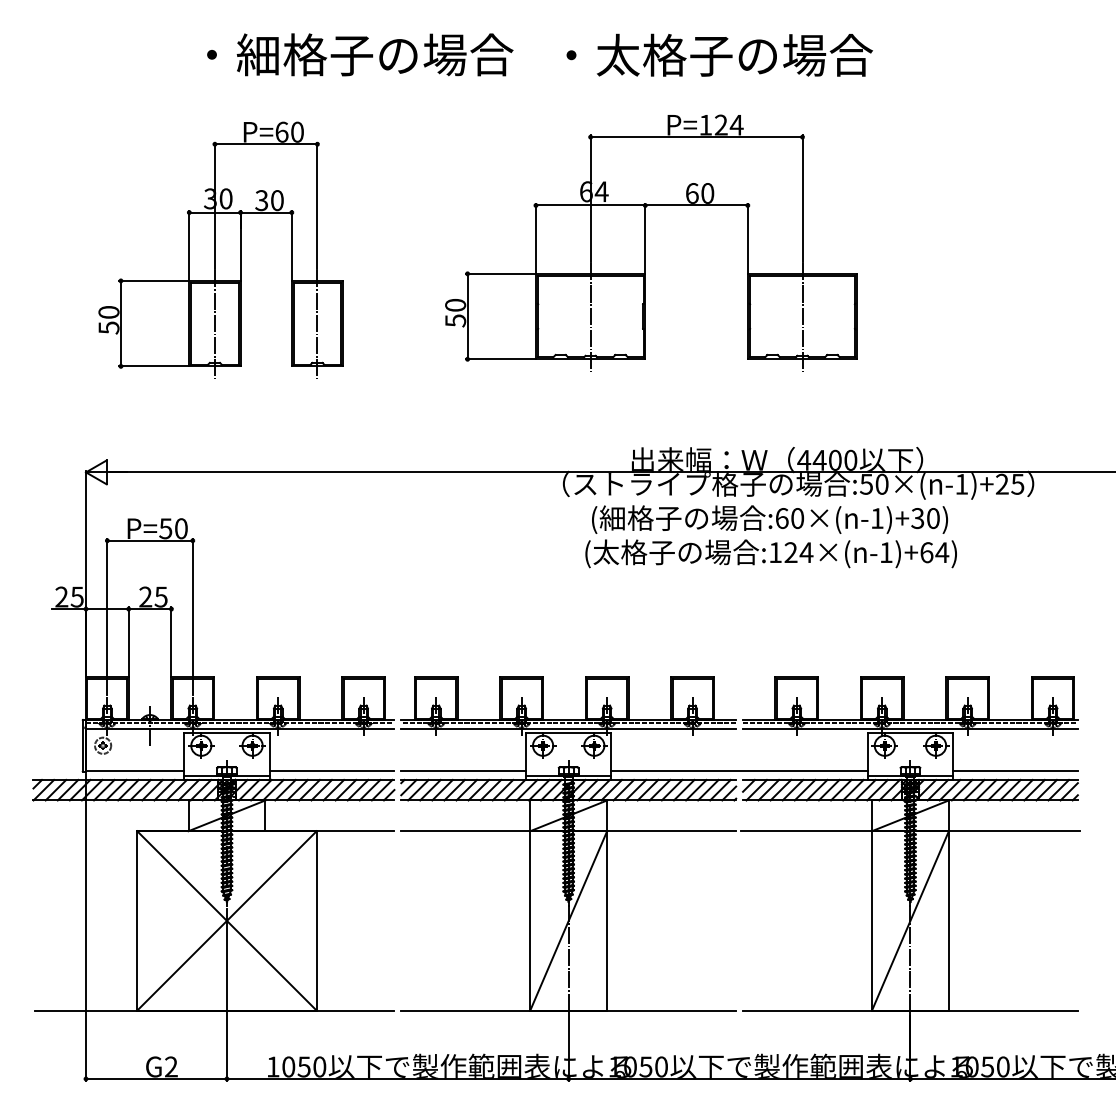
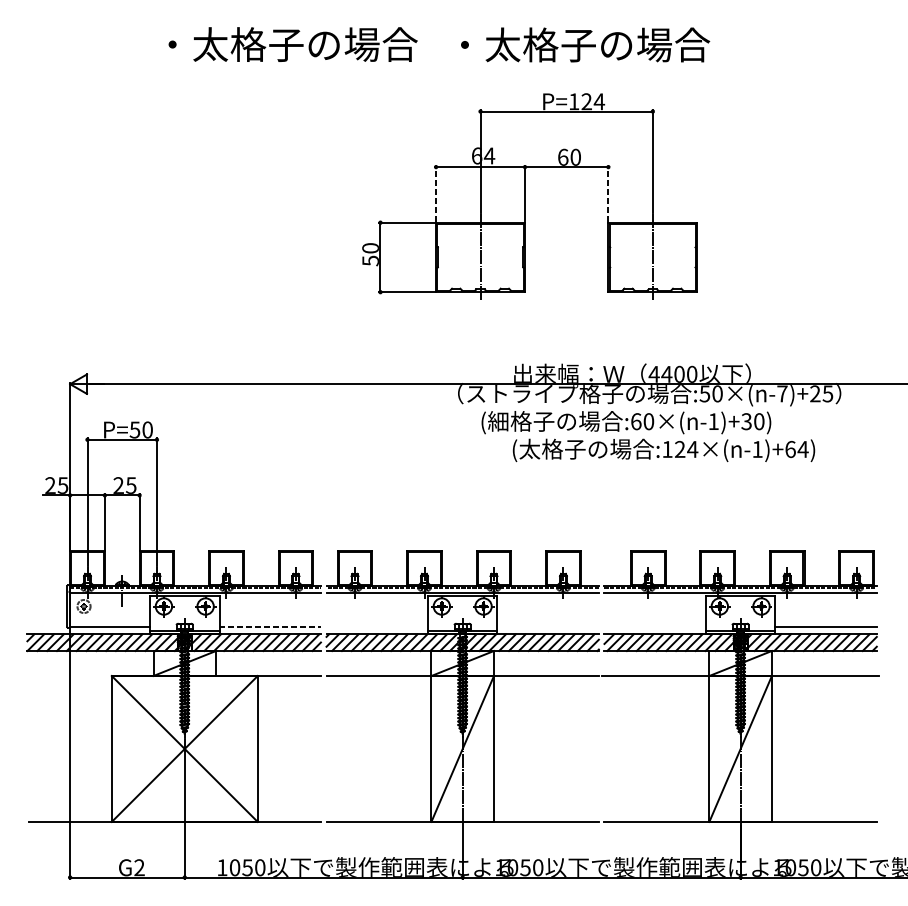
text: (258, 54) -> (210, 44), ・細格子の場合 -> ・太格子の場合
line: (535, 237) -> (435, 193), solid -> dashed
line: (747, 237) -> (608, 193), solid -> dashed
part: (220, 249) -> (179, 202), removed
text: (961, 484) -> (782, 394), :50×(n-1)+25 -> :50×(n-7)+25
text: (770, 553) -> (663, 450), moved
line: (332, 771) -> (270, 627), solid -> dashed
line: (463, 771) -> (377, 627), removed
line: (739, 771) -> (601, 627), removed

